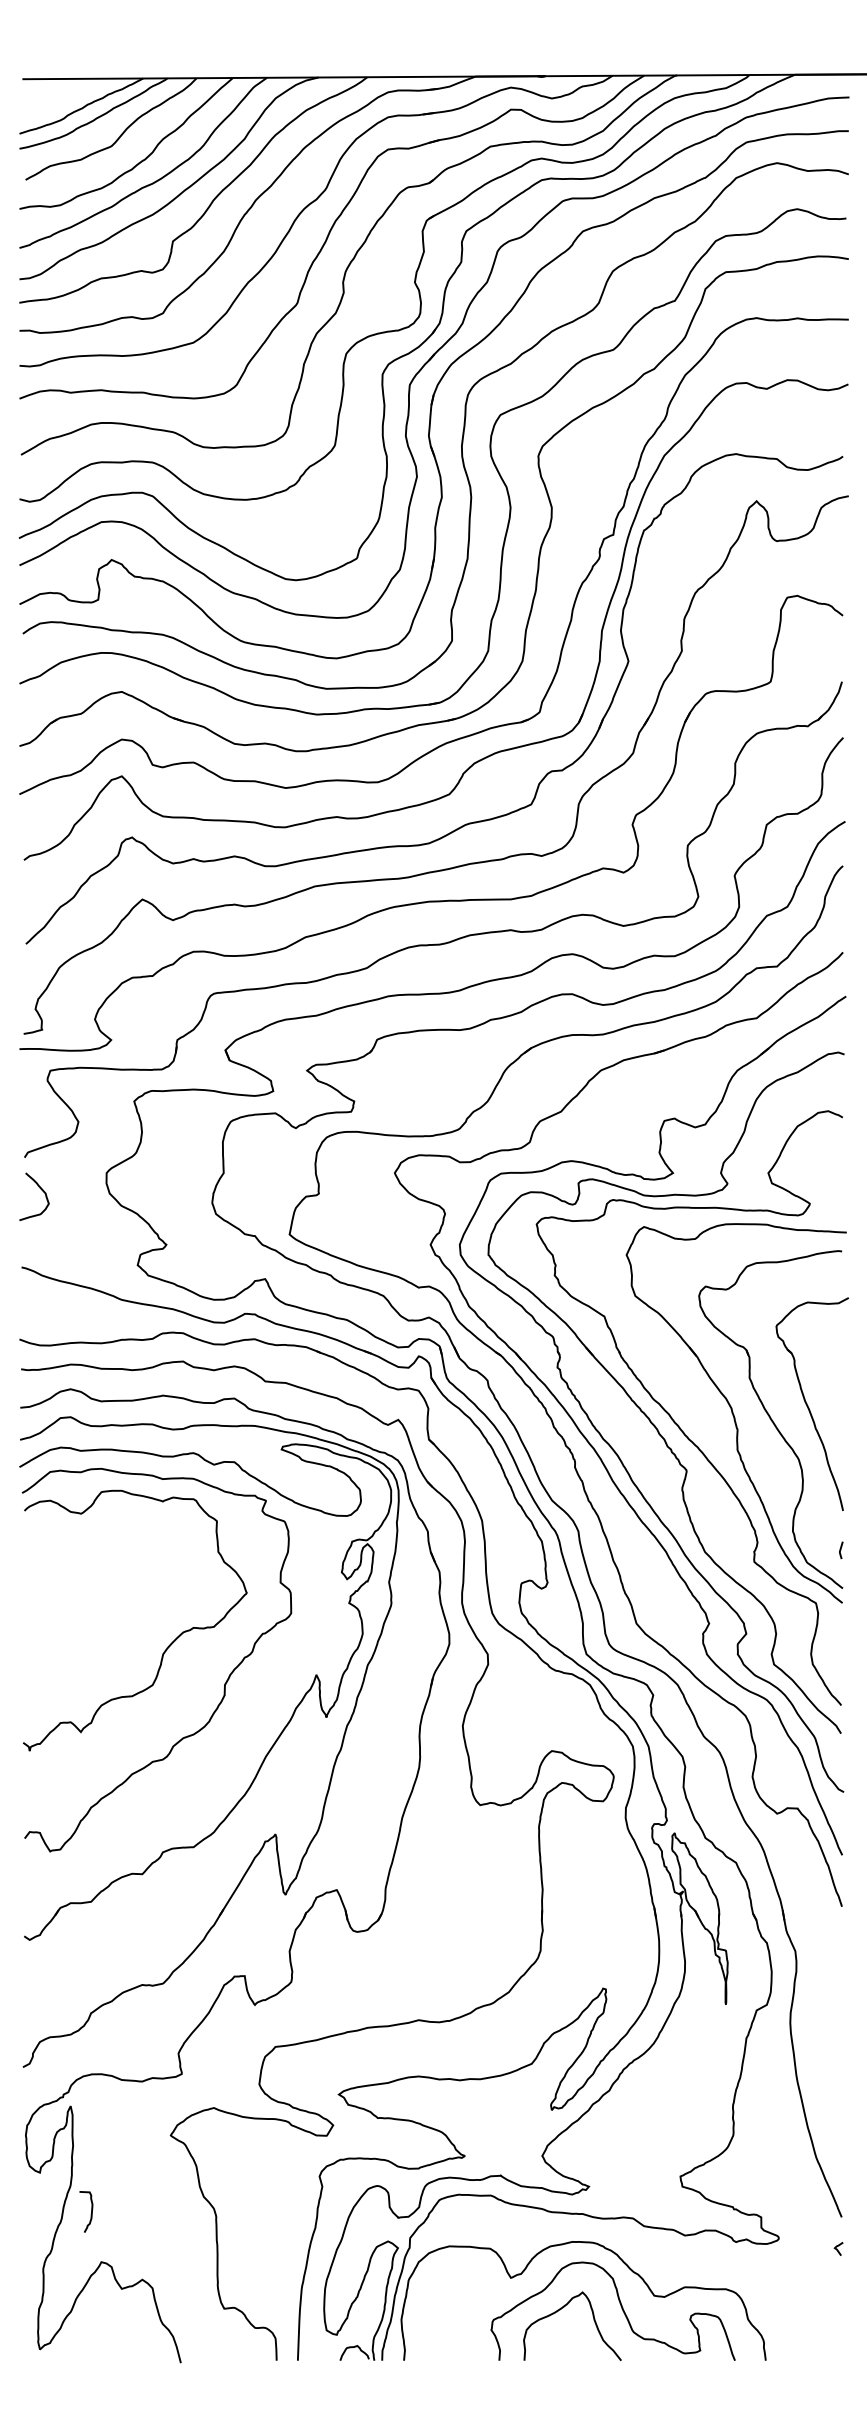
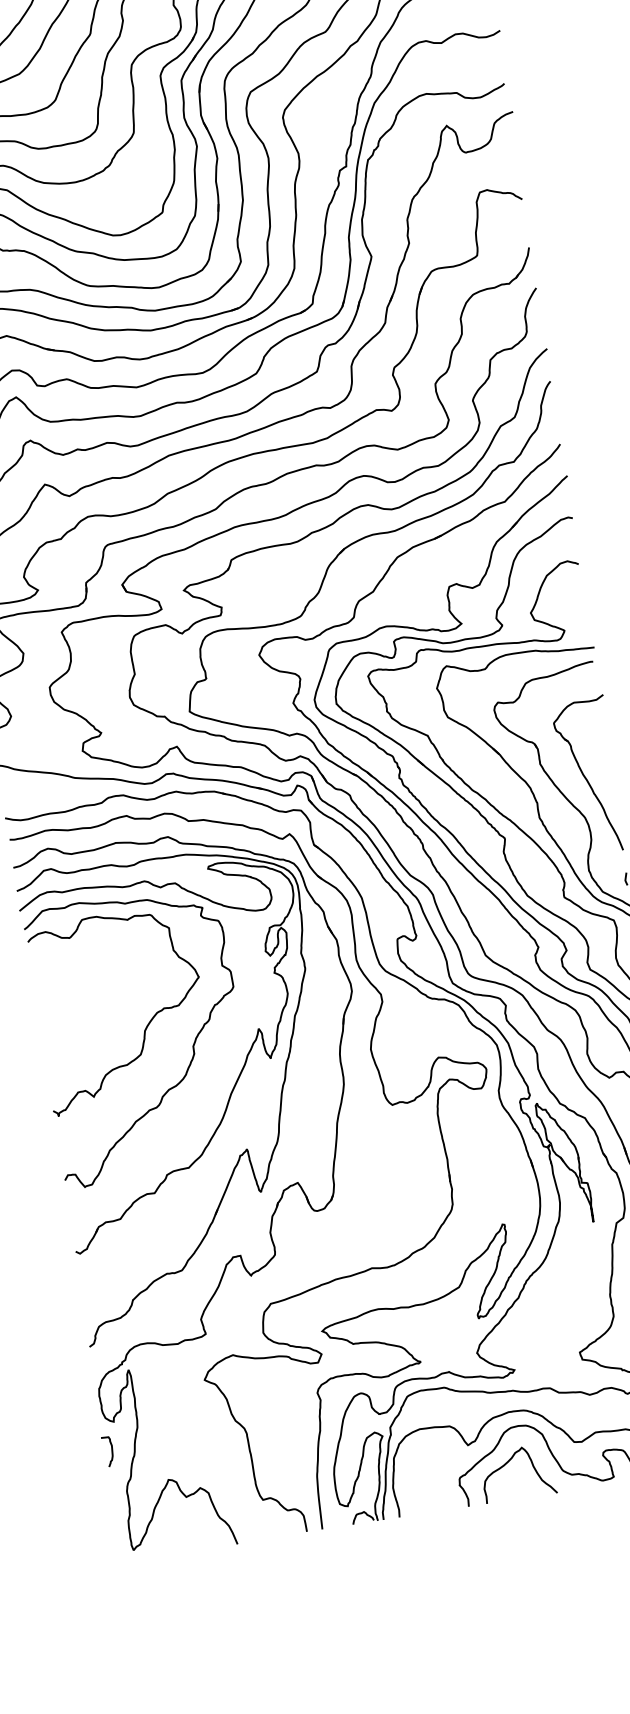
curve: (91, 2211) -> (111, 1450), moved

